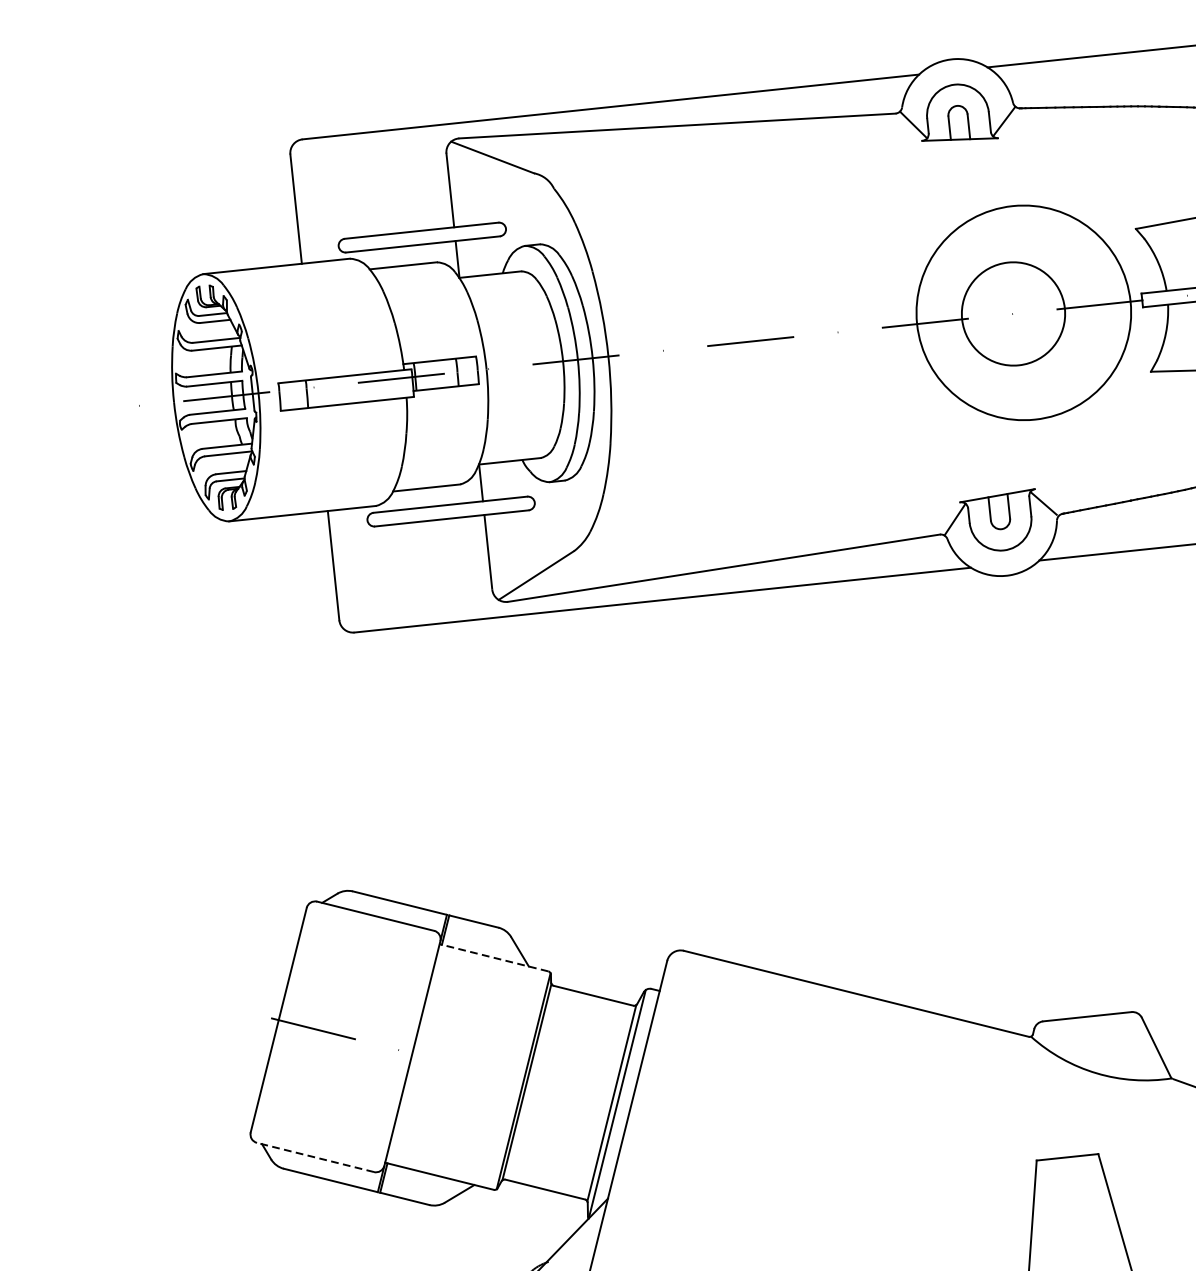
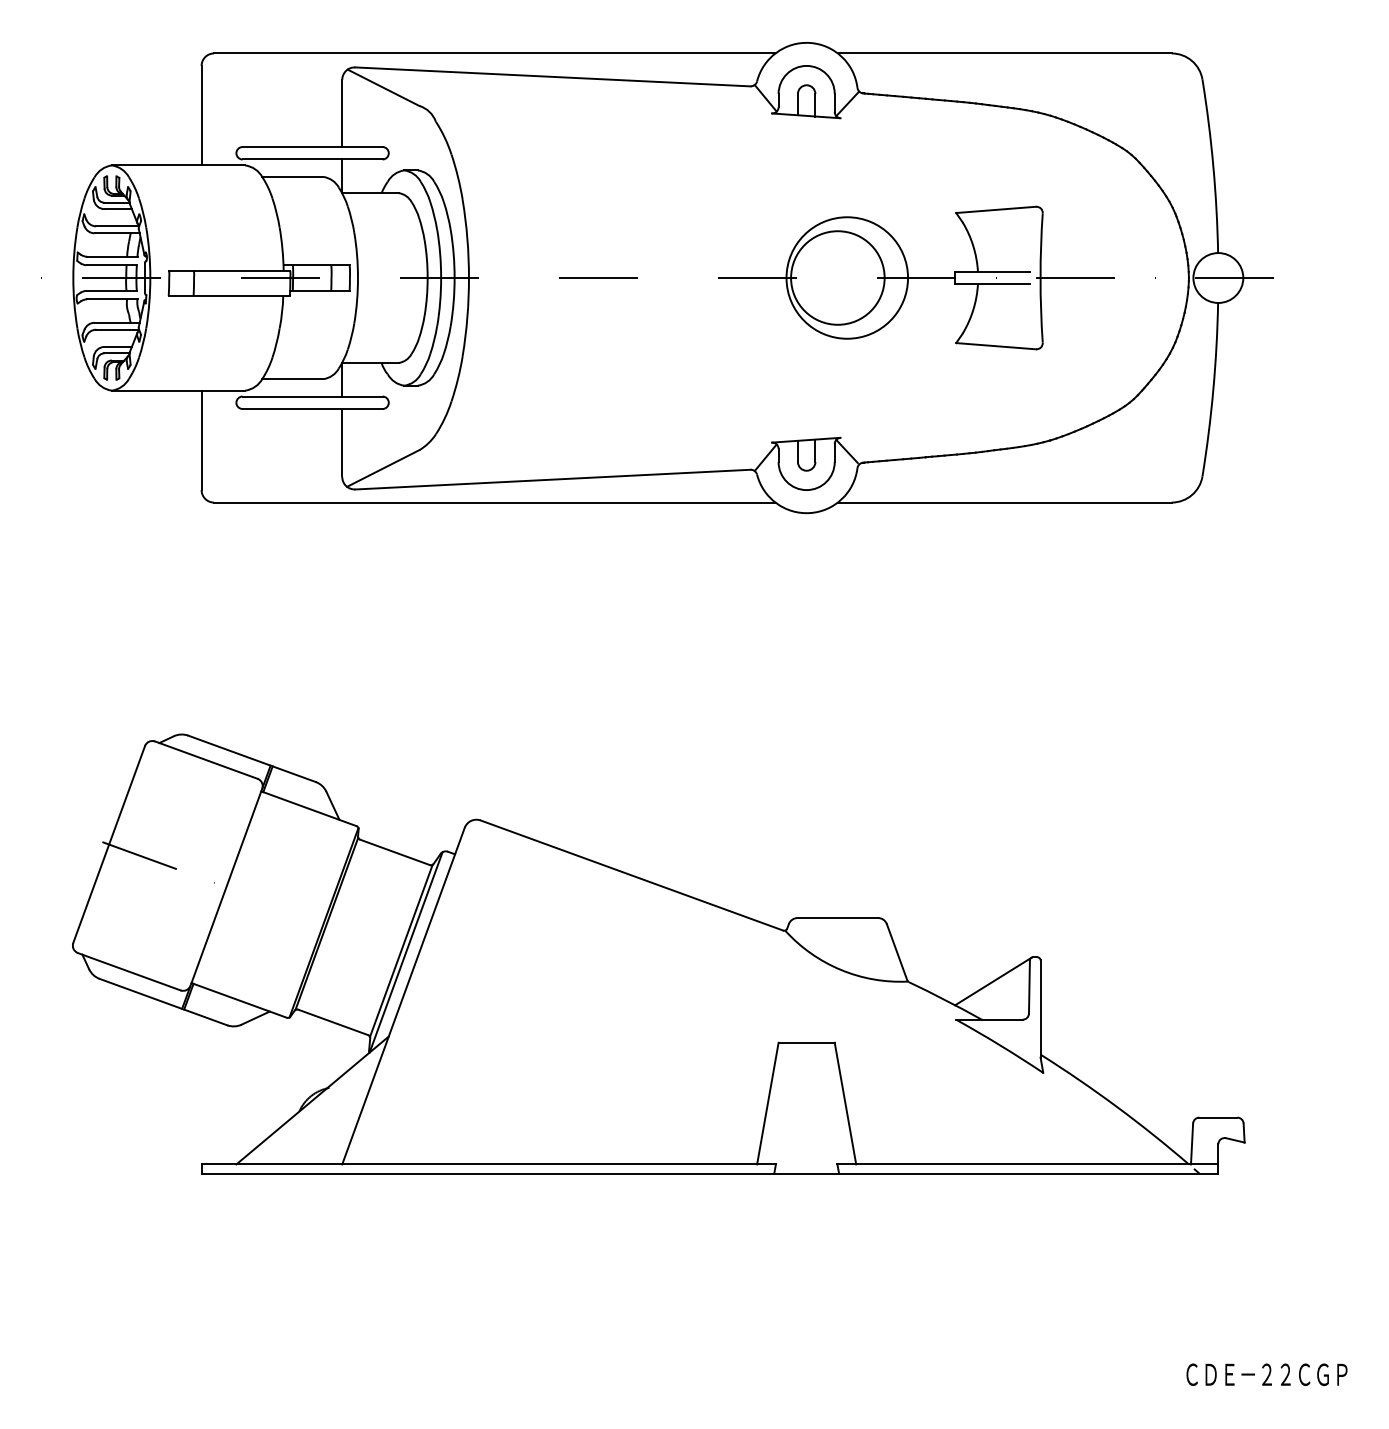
circle: (1024, 312) -> (847, 277), size x0.62
line: (493, 957) -> (308, 808), dashed -> solid
line: (315, 1157) -> (129, 971), dashed -> solid

